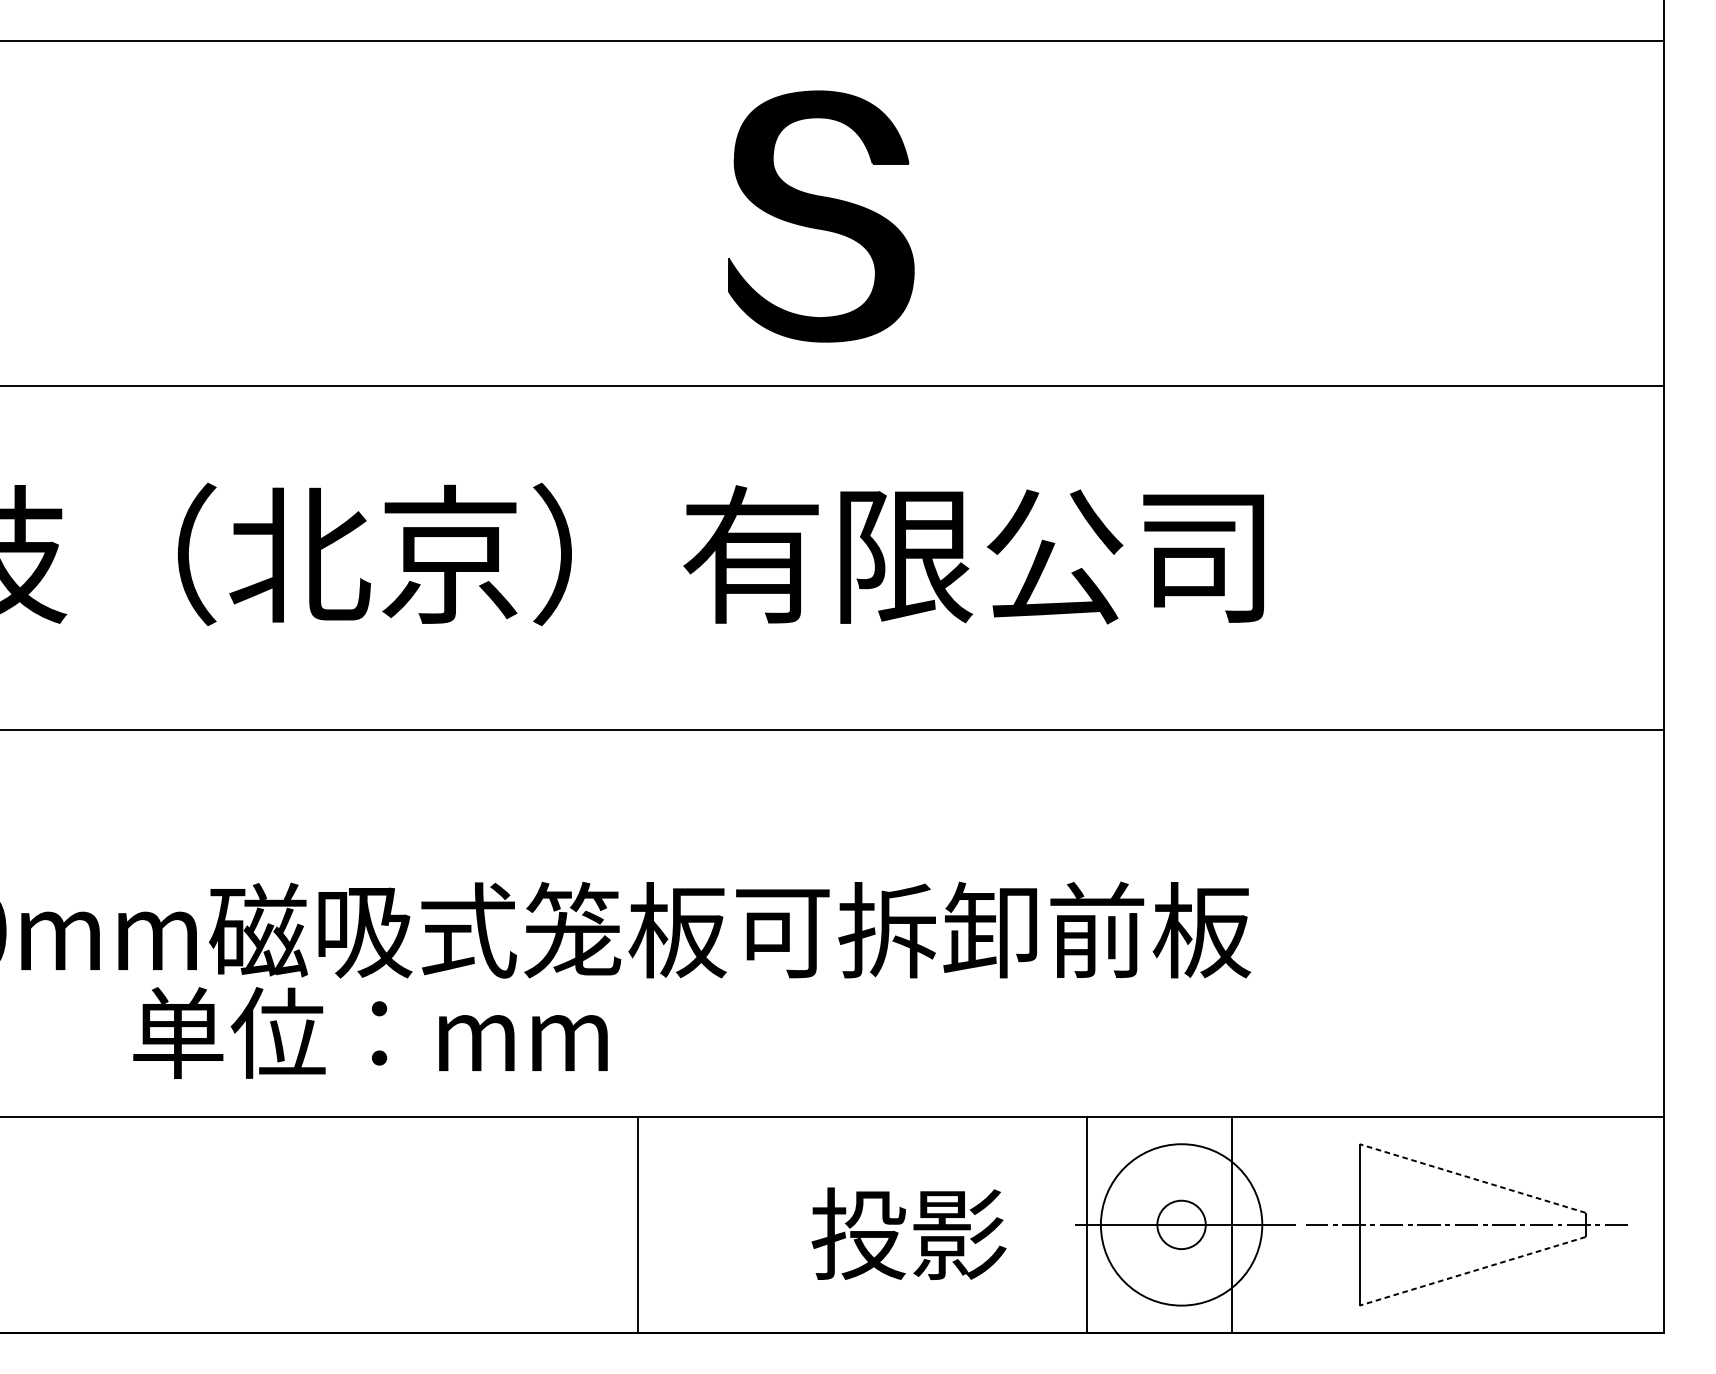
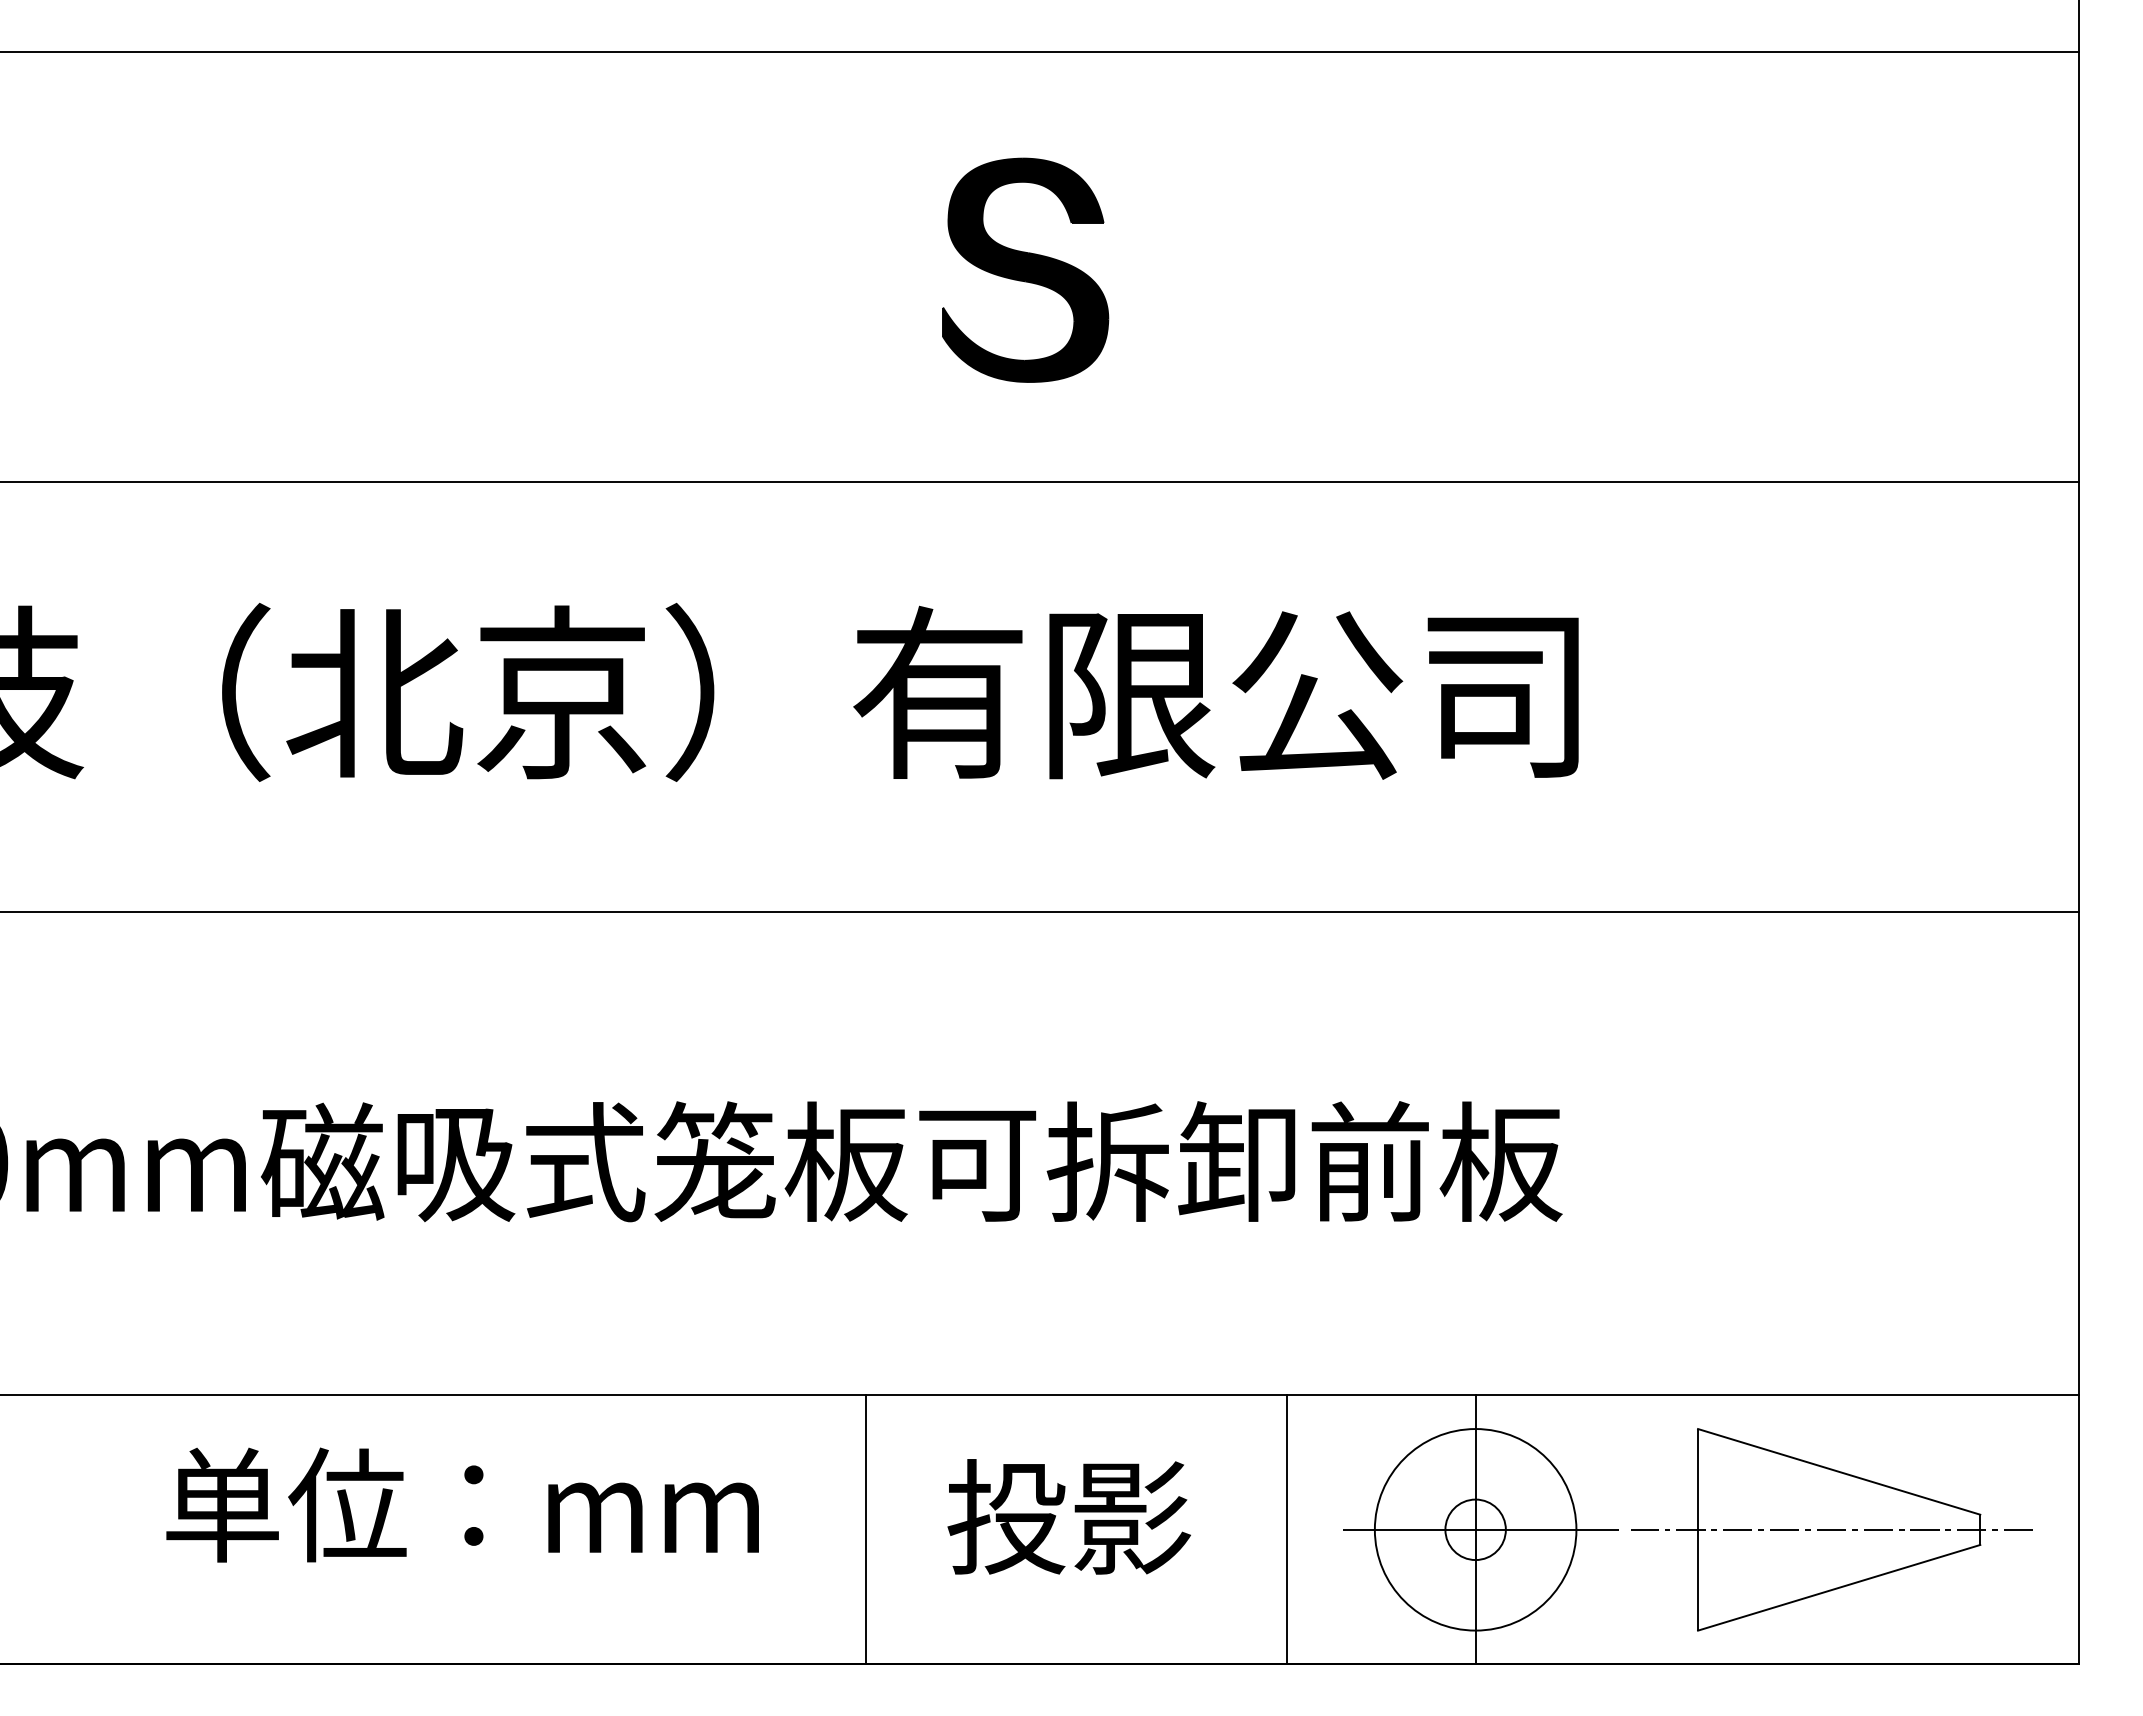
part: (821, 215) -> (1025, 269), size x0.71
text: (370, 1032) -> (462, 1504), moved
line: (1472, 1178) -> (1838, 1471), dashed -> solid
line: (637, 1224) -> (865, 1529), moved
line: (1087, 1224) -> (1286, 1529), moved
line: (1231, 1224) -> (1475, 1529), moved
text: (908, 1233) -> (1068, 1516), moved
line: (1472, 1271) -> (1838, 1587), dashed -> solid

